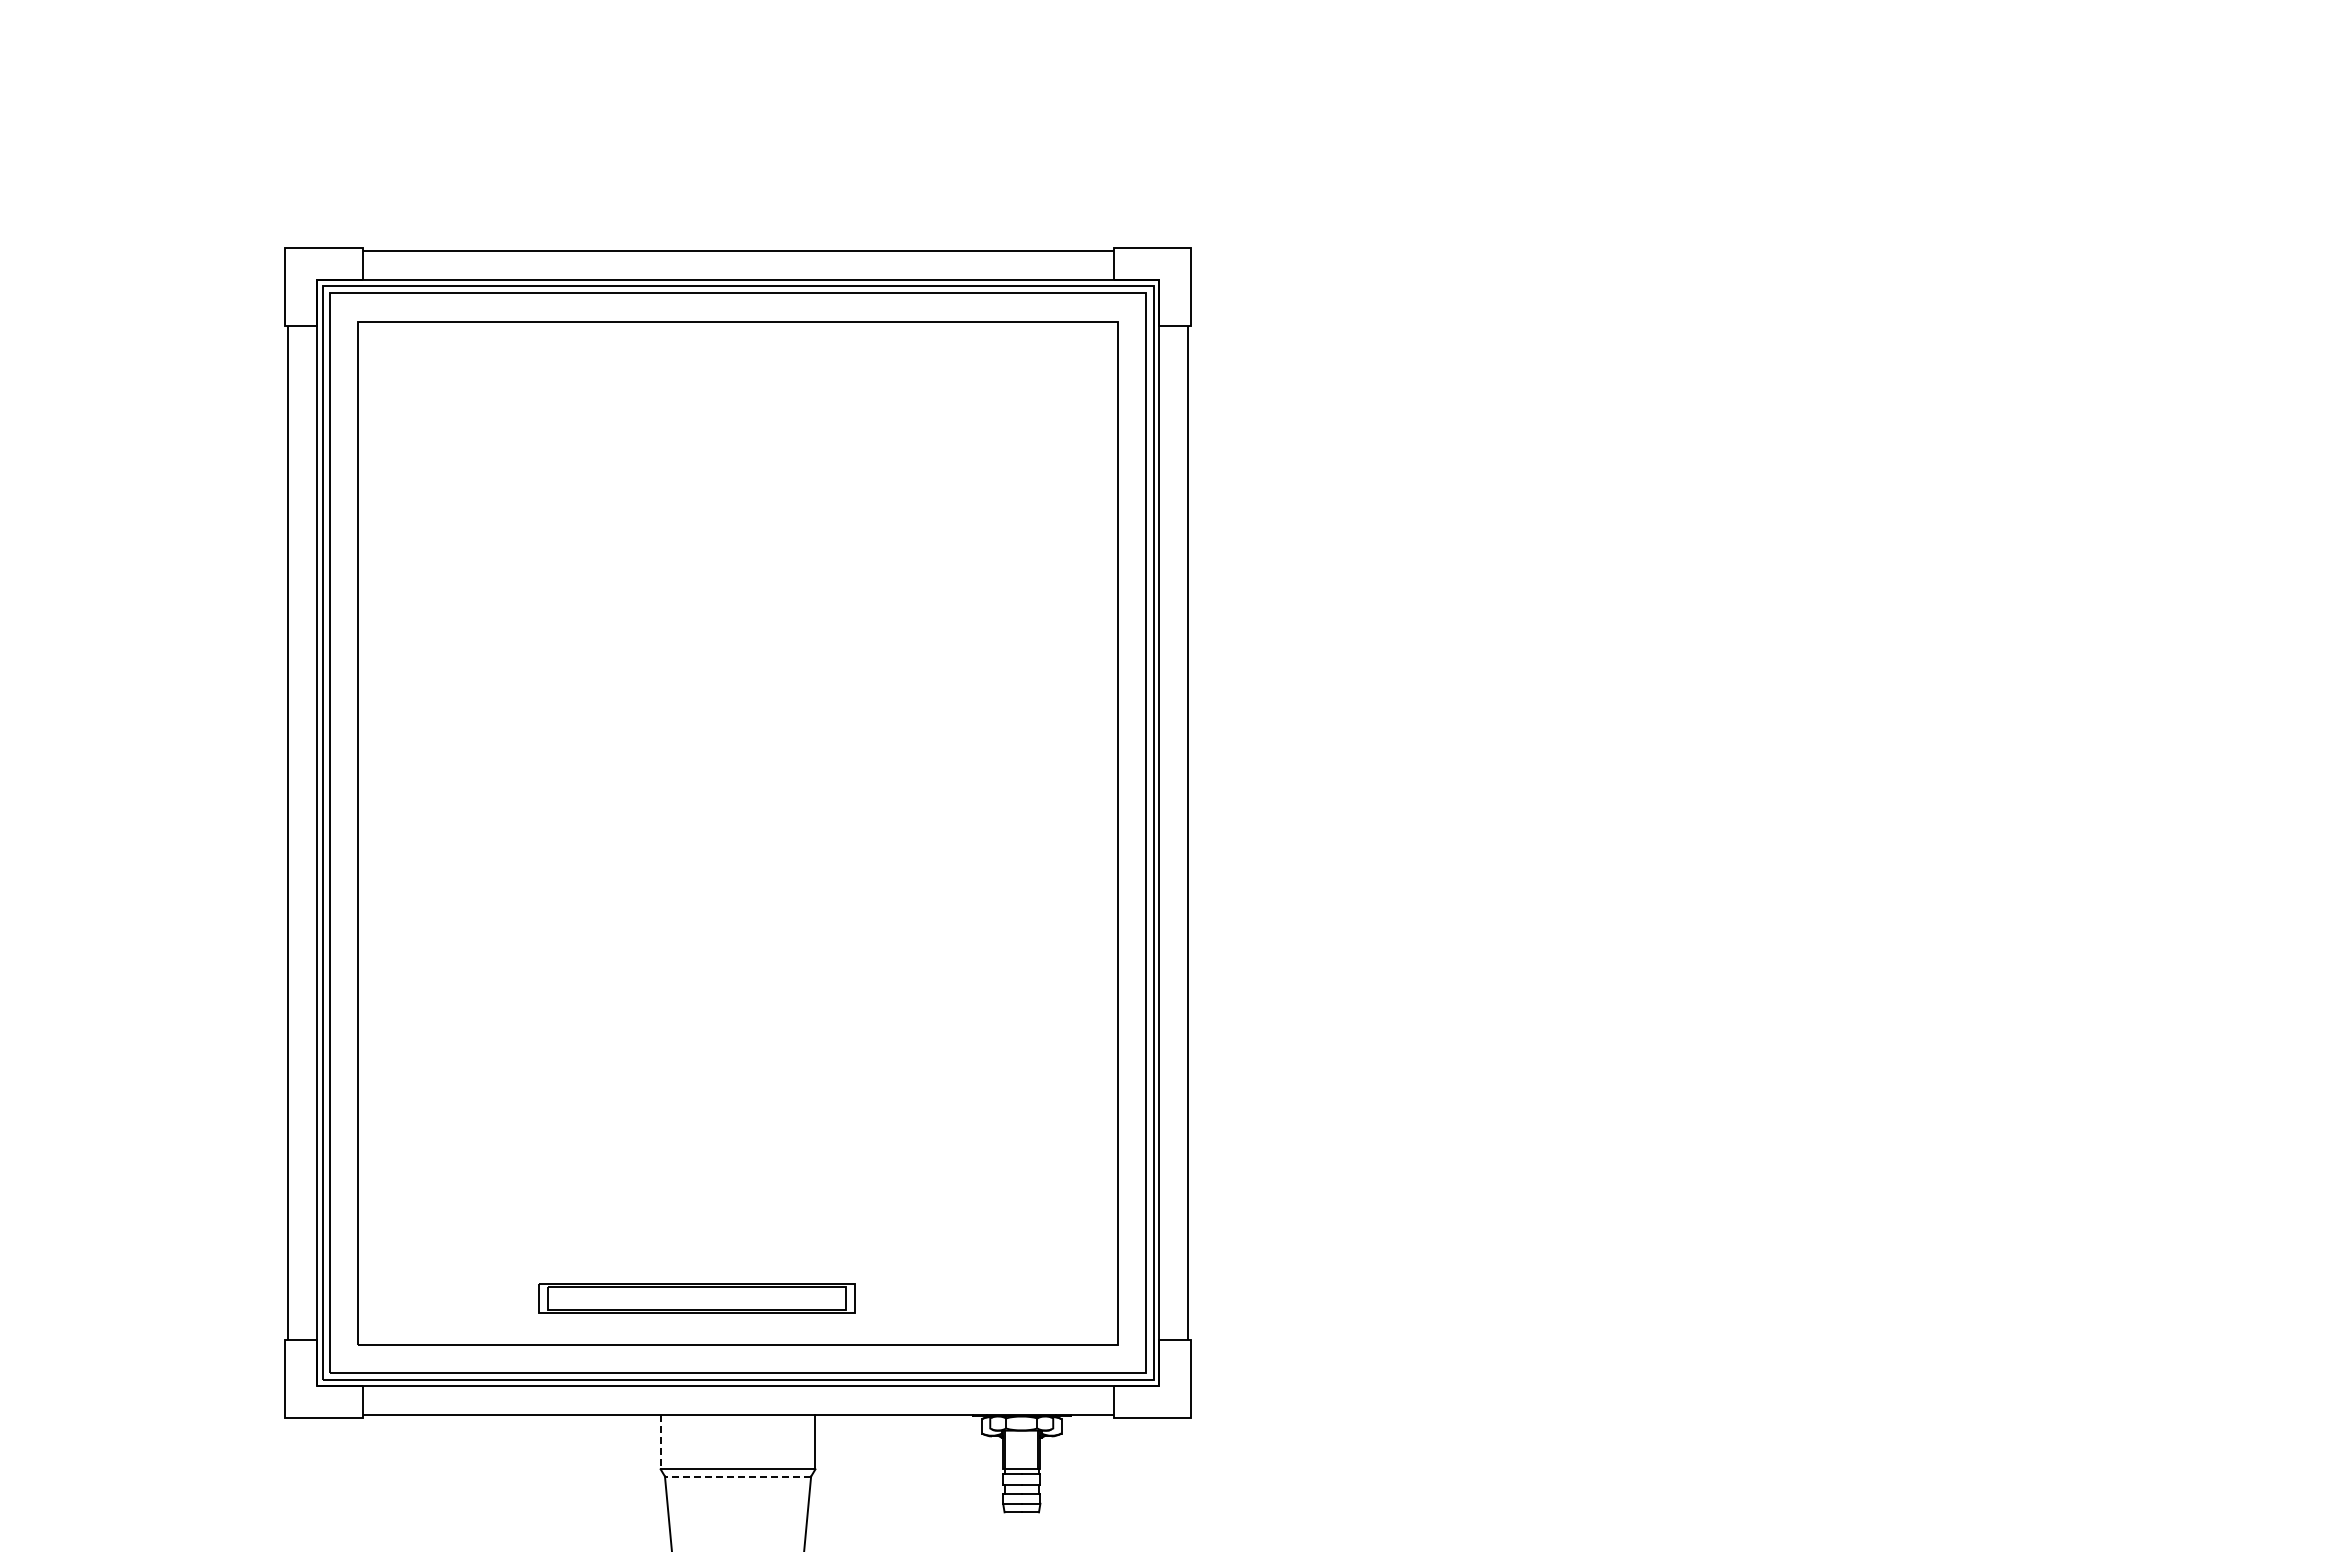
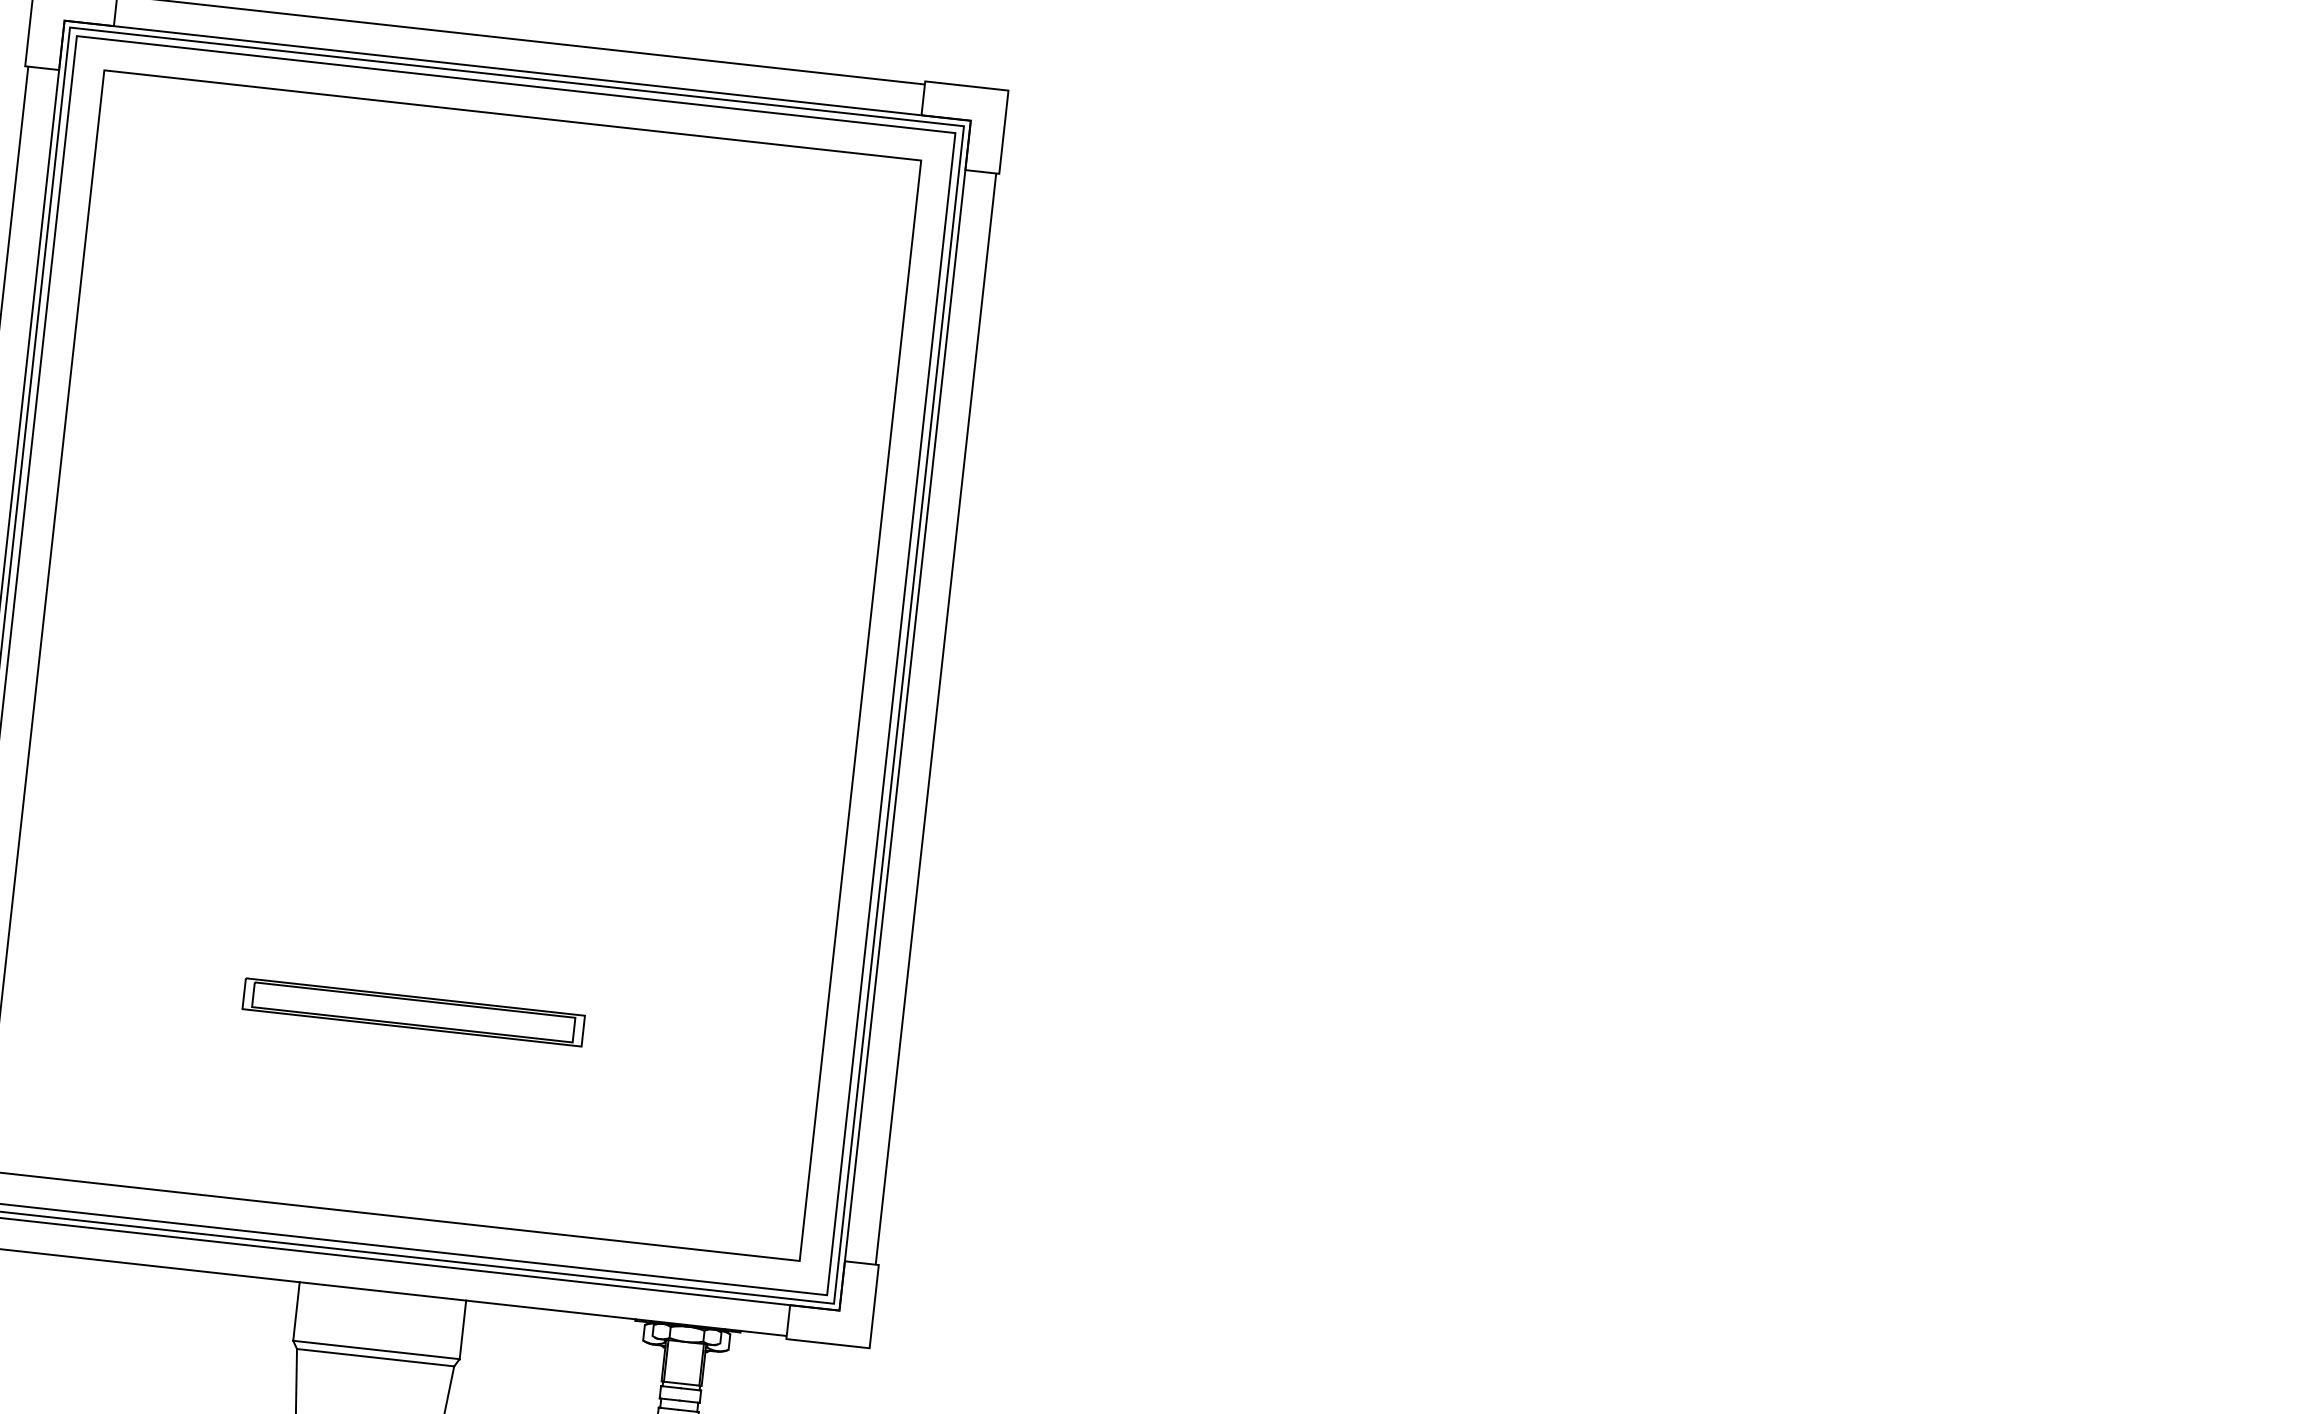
part: (696, 1298) -> (413, 1012), moved
line: (660, 1442) -> (296, 1311), dashed -> solid
line: (737, 1476) -> (375, 1357), dashed -> solid

